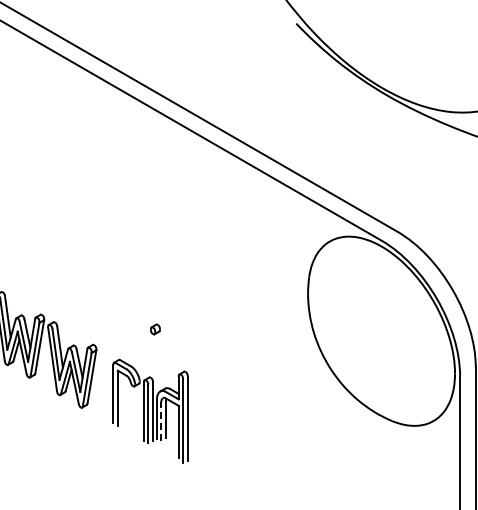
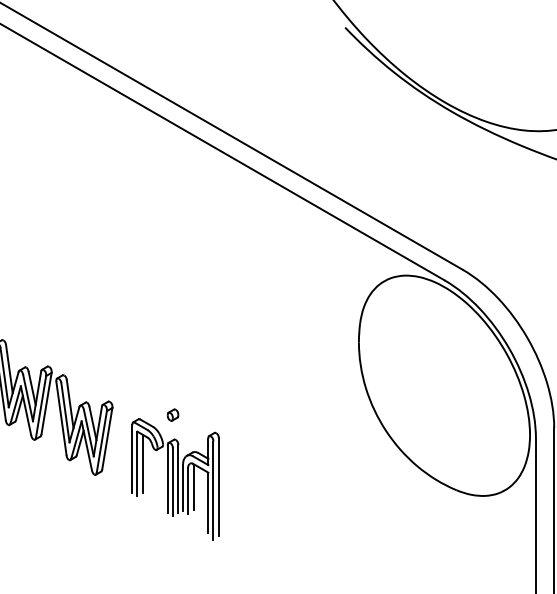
part: (155, 329) -> (173, 415), moved
line: (122, 397) -> (142, 462), added
line: (161, 421) -> (188, 490), dashed -> solid

